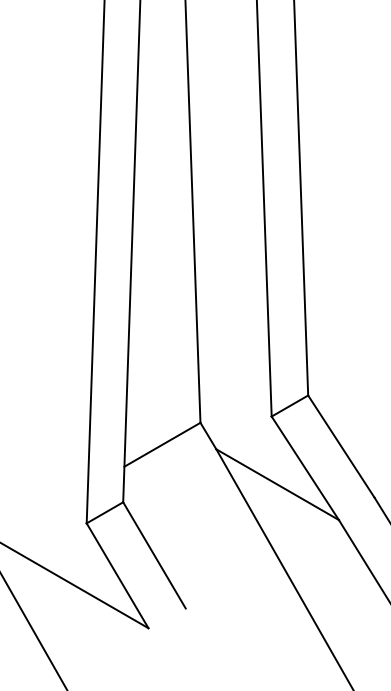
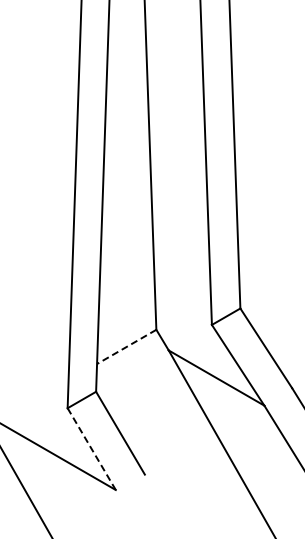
line: (162, 445) -> (126, 347), solid -> dashed
line: (117, 576) -> (91, 449), solid -> dashed

